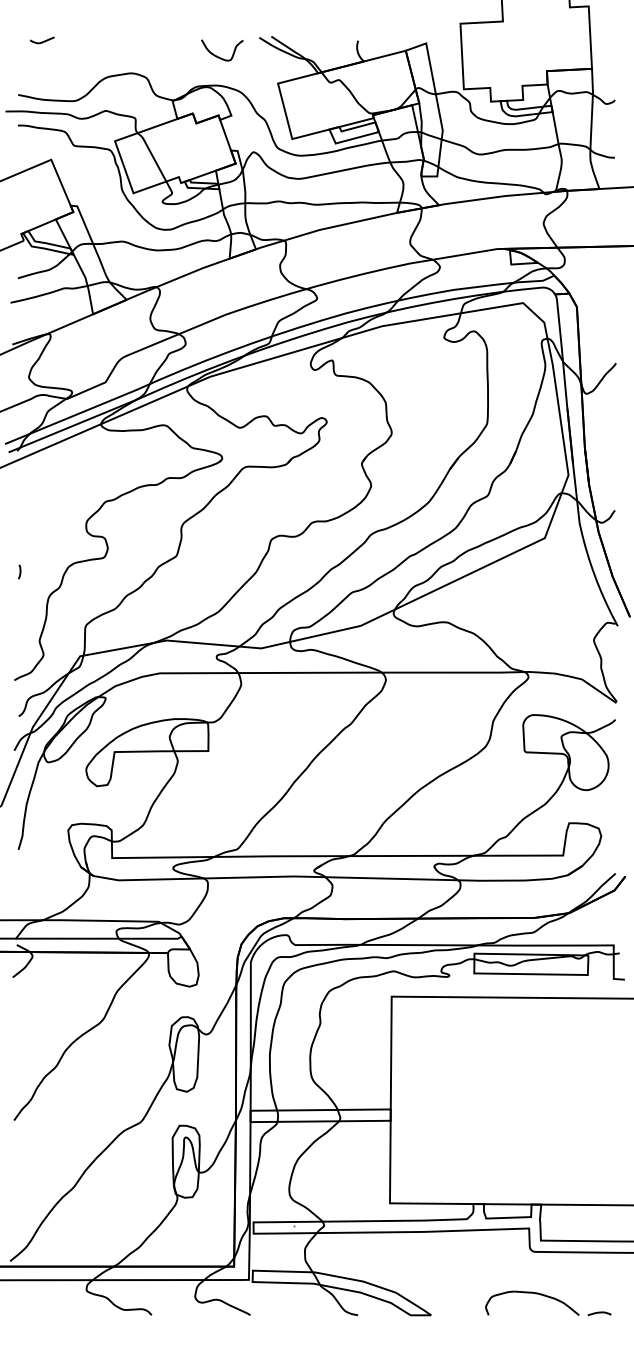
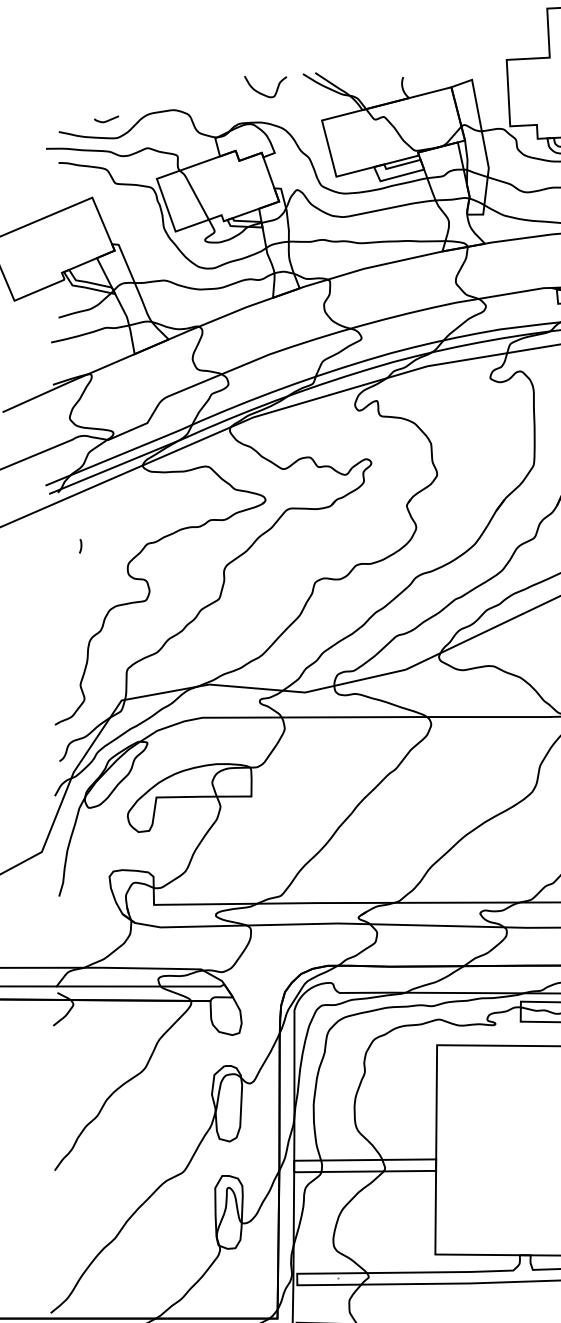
curve: (41, 41) -> (105, 120), moved
curve: (19, 571) -> (80, 545), moved

